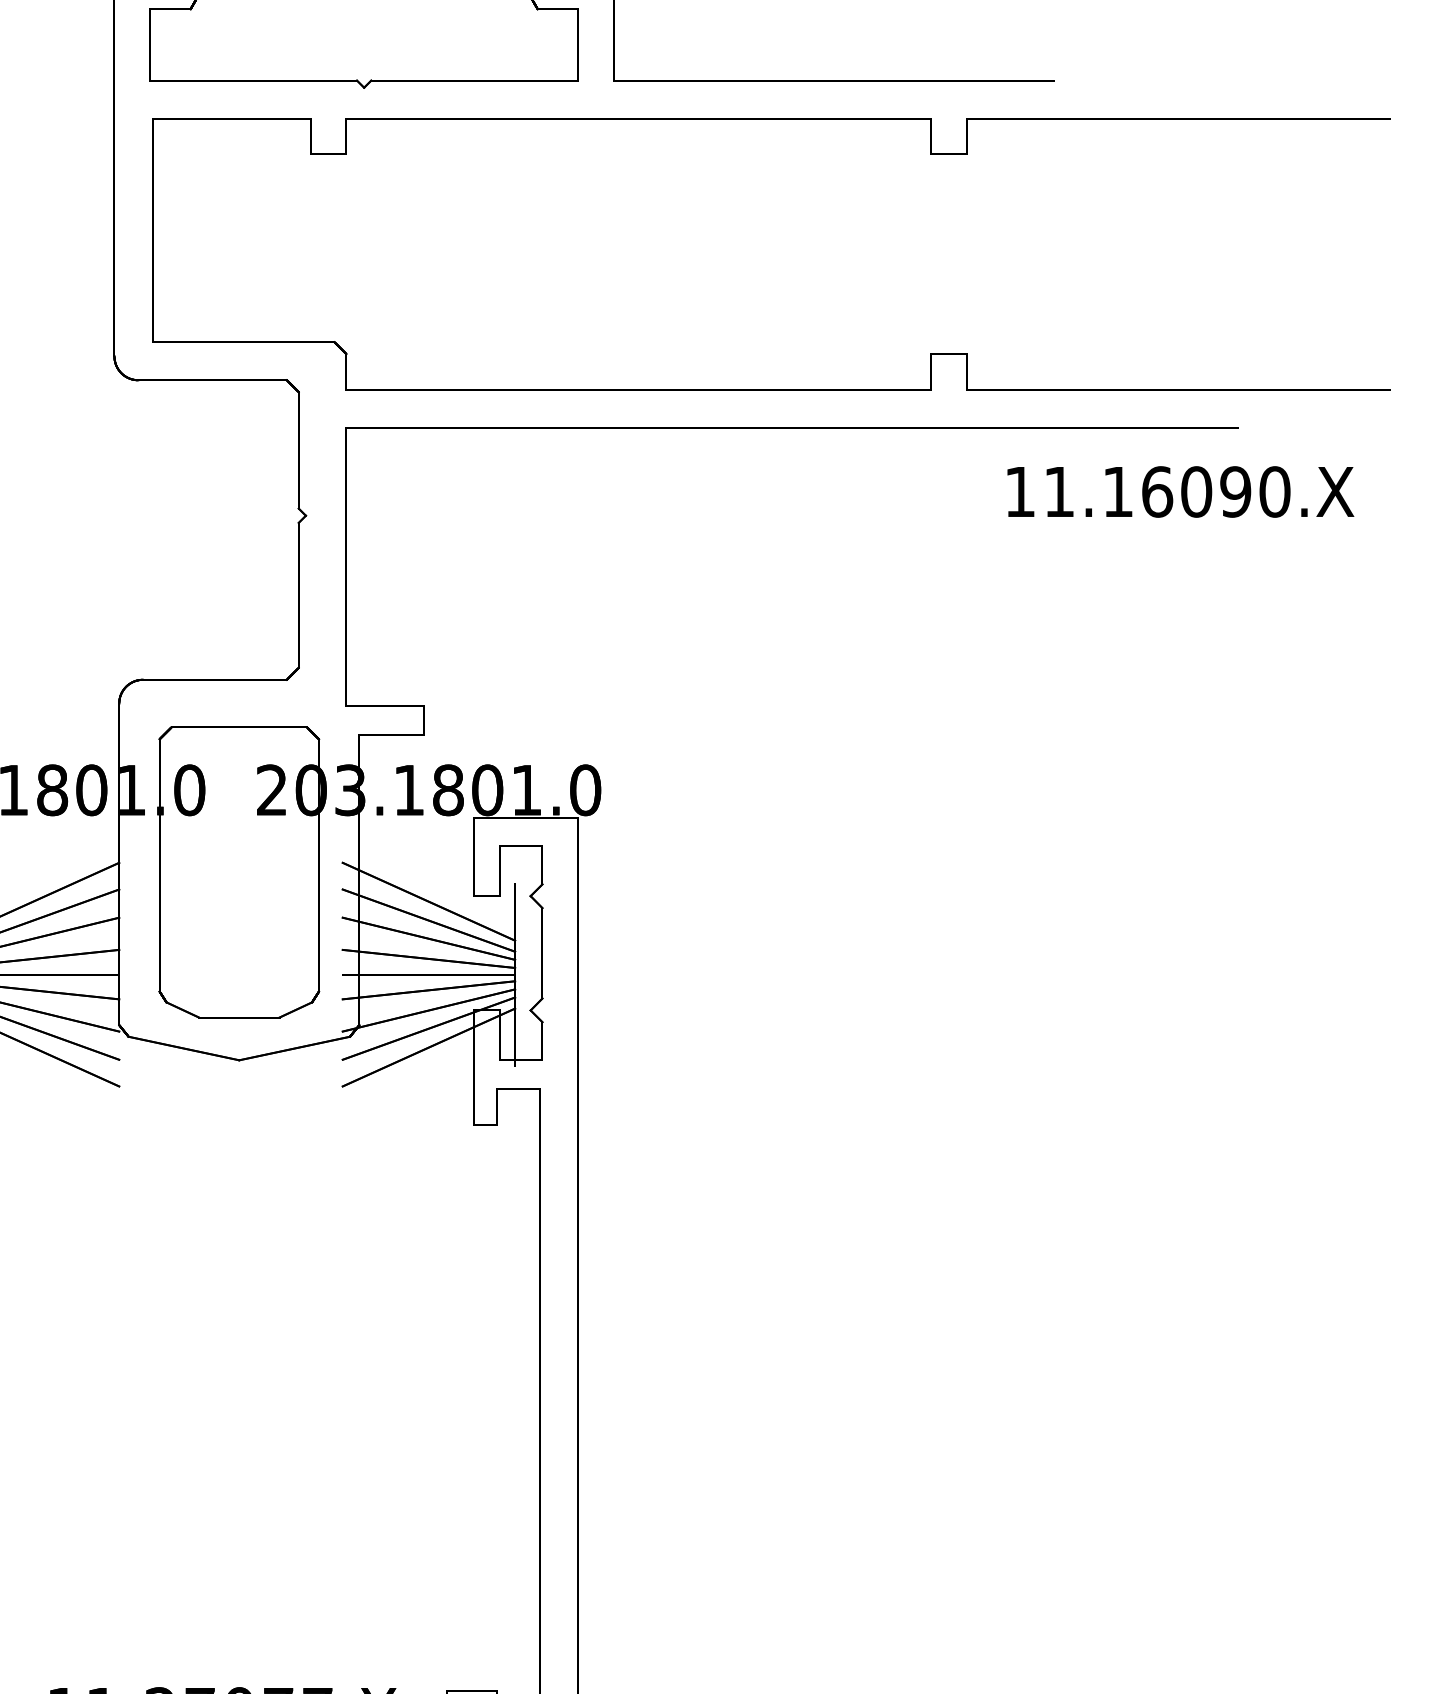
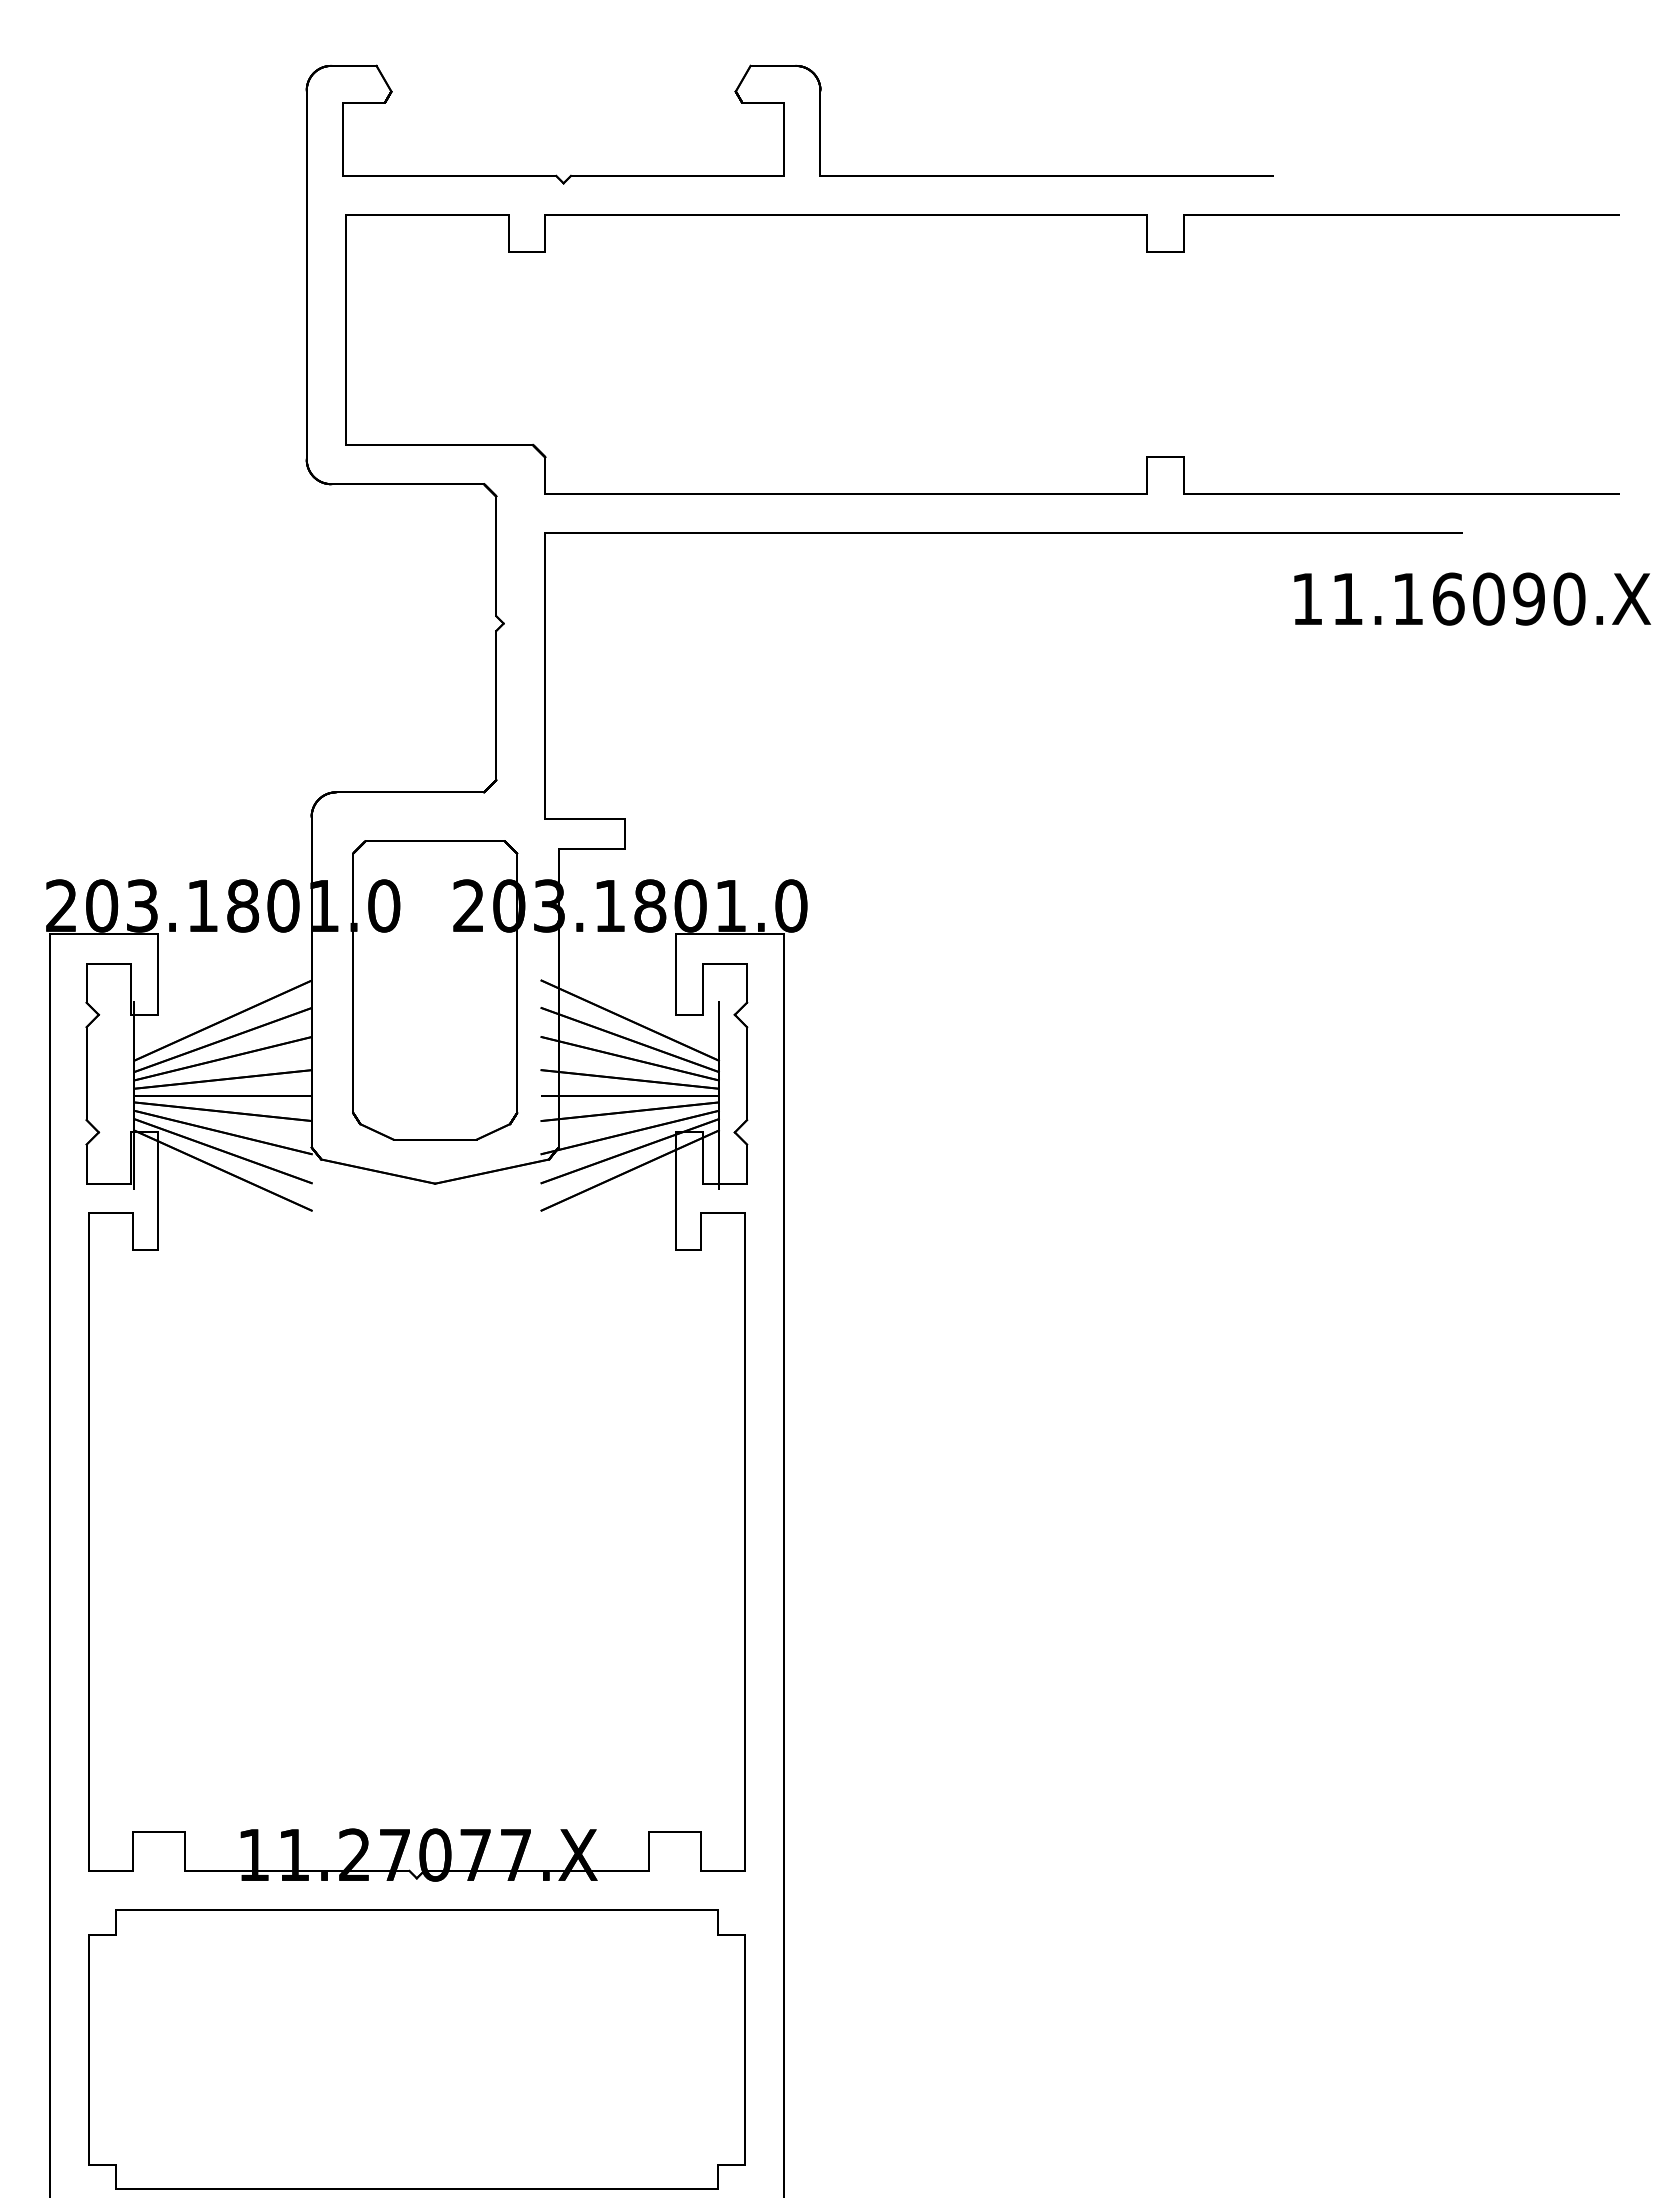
text: (1180, 491) -> (1472, 598), moved

